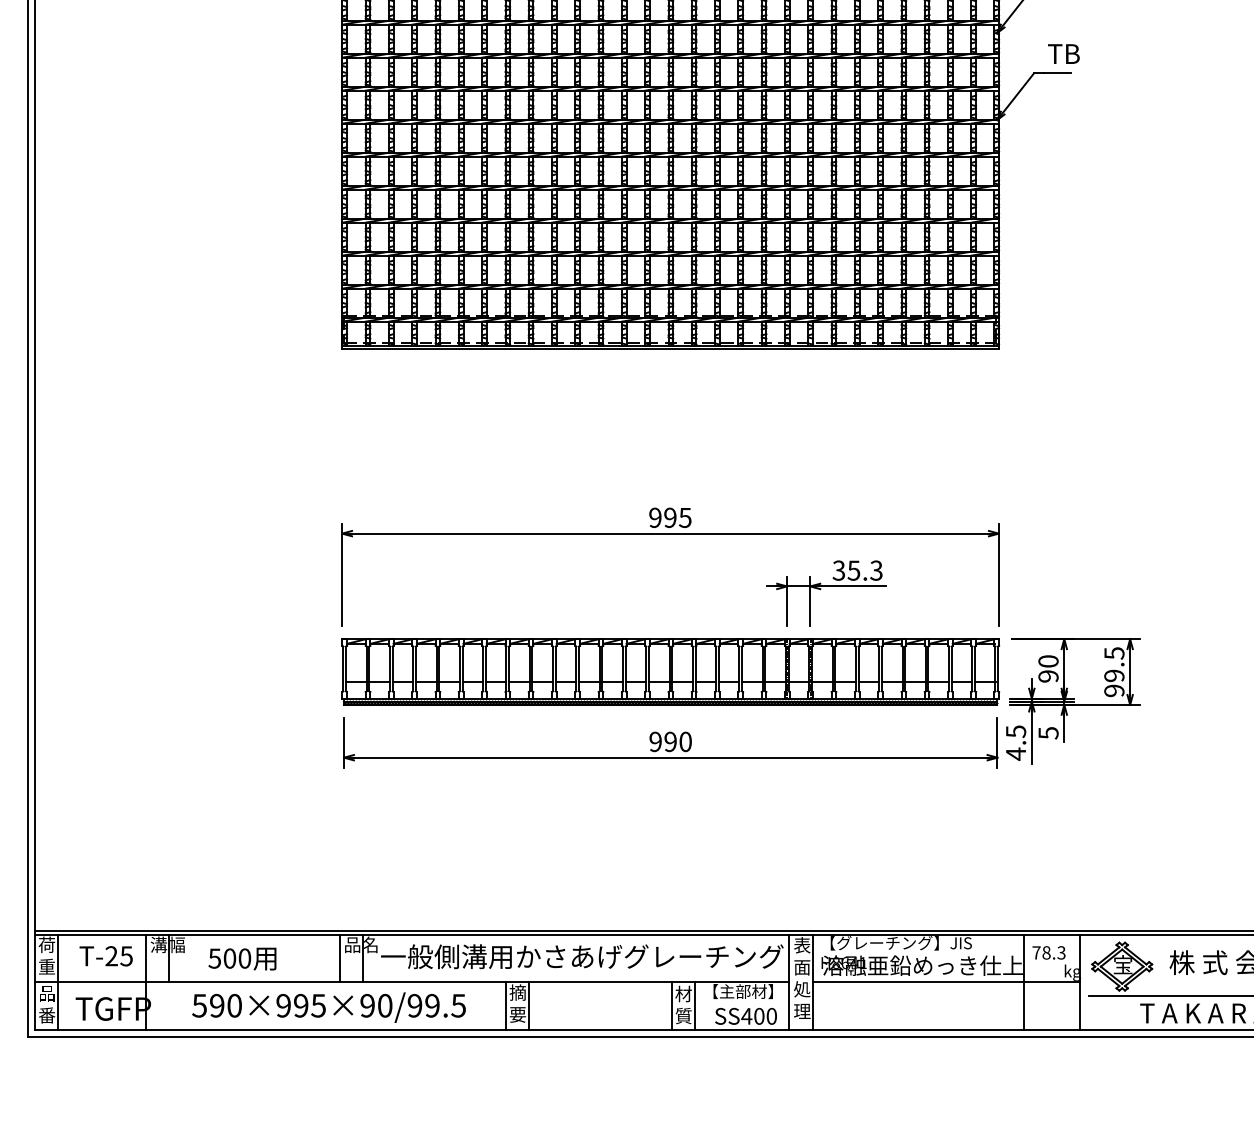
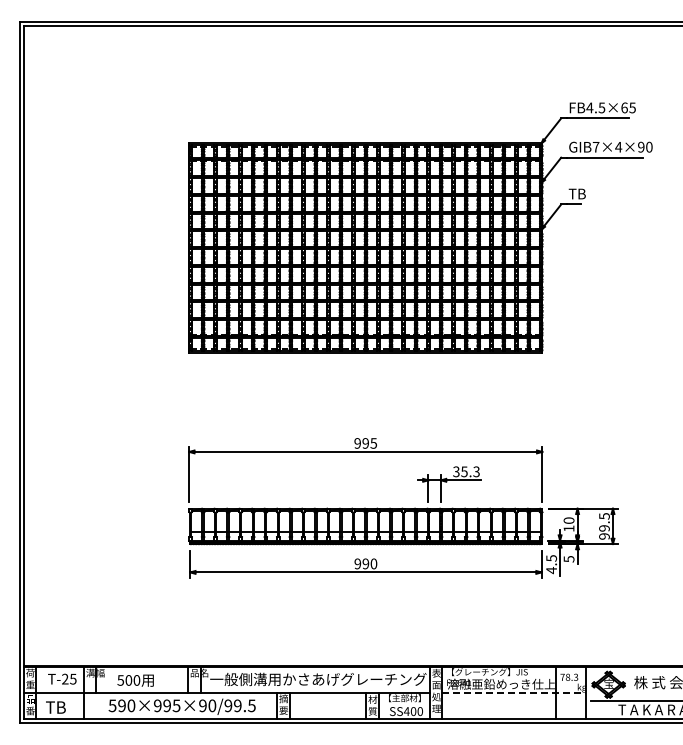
text: (1047, 676) -> (568, 528), 90 -> 10
line: (947, 982) -> (514, 693), solid -> dashed
text: (123, 1008) -> (71, 707), TGFP -> TB

